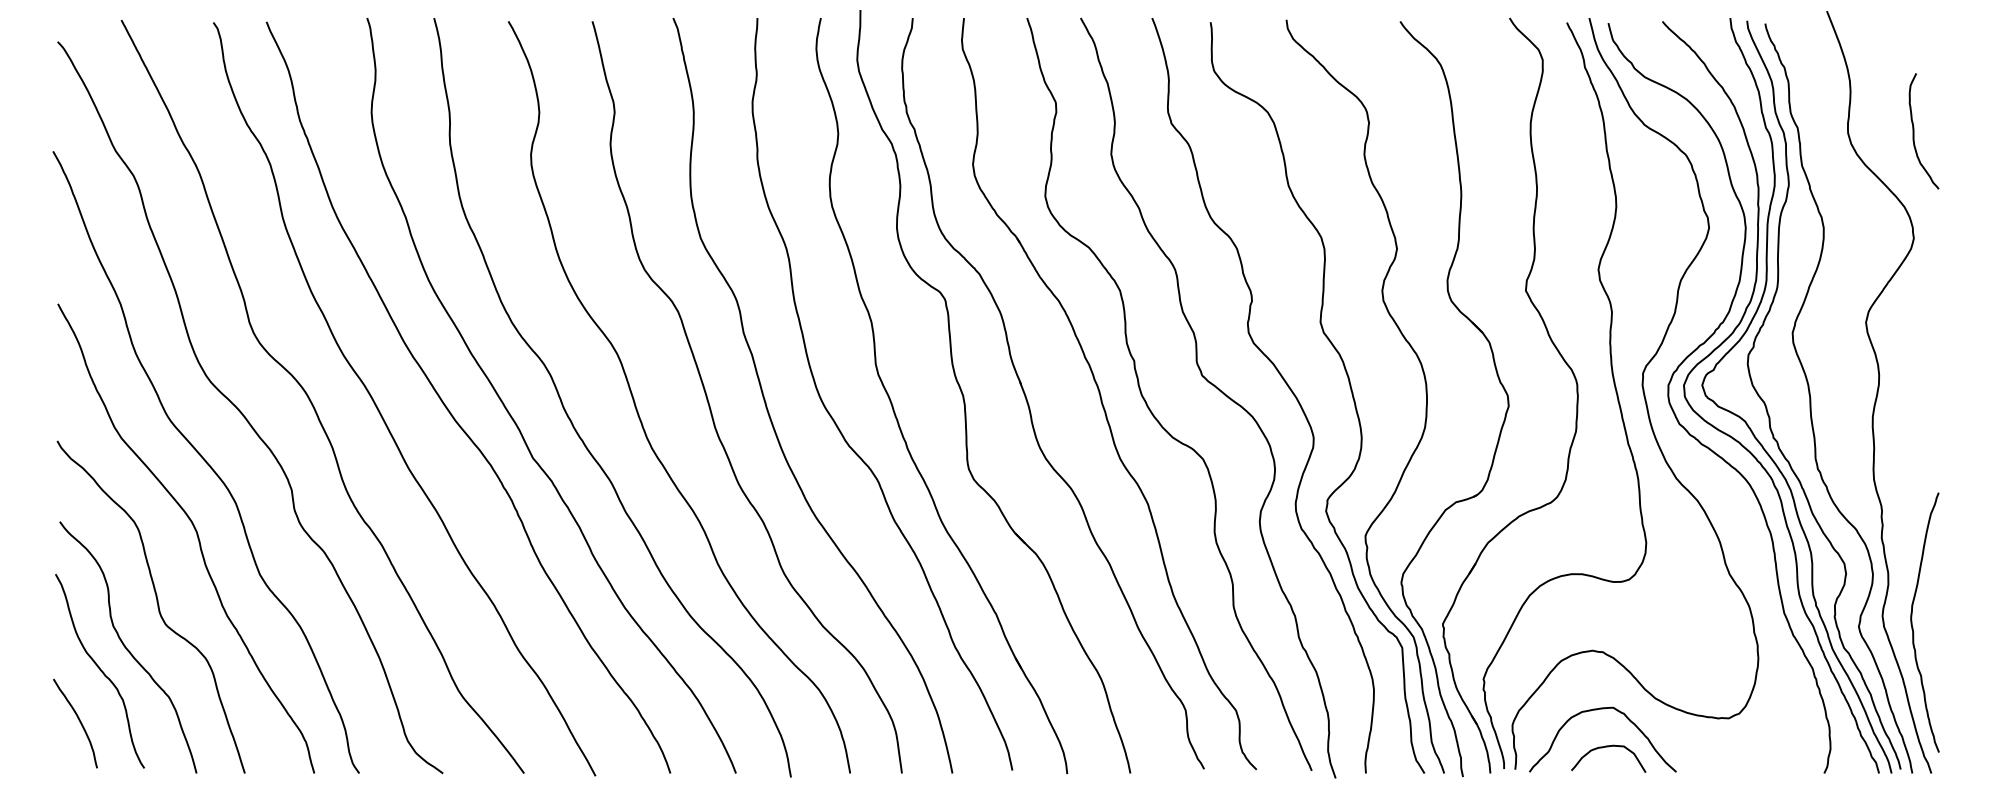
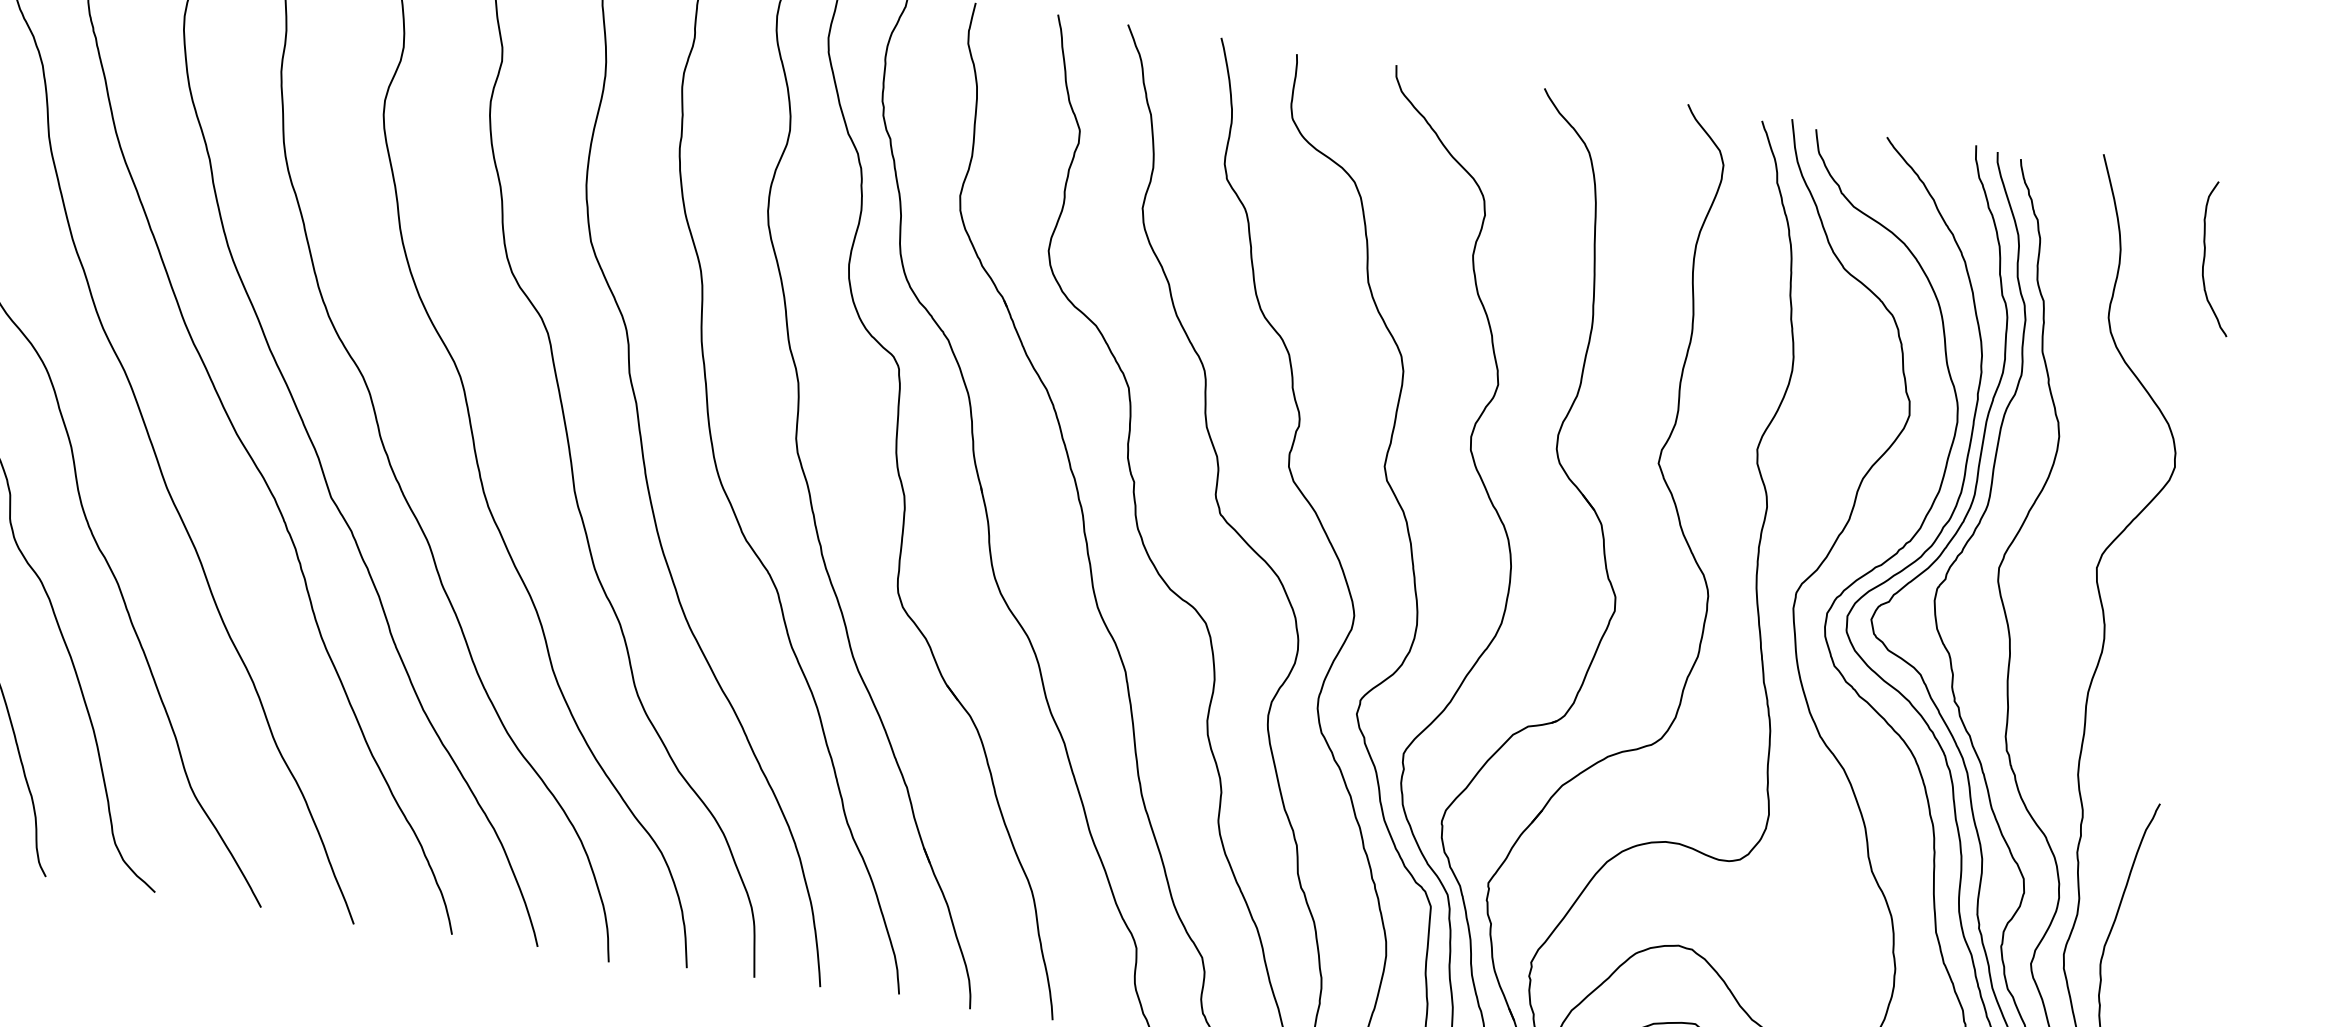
curve: (1914, 131) -> (2205, 257), moved

